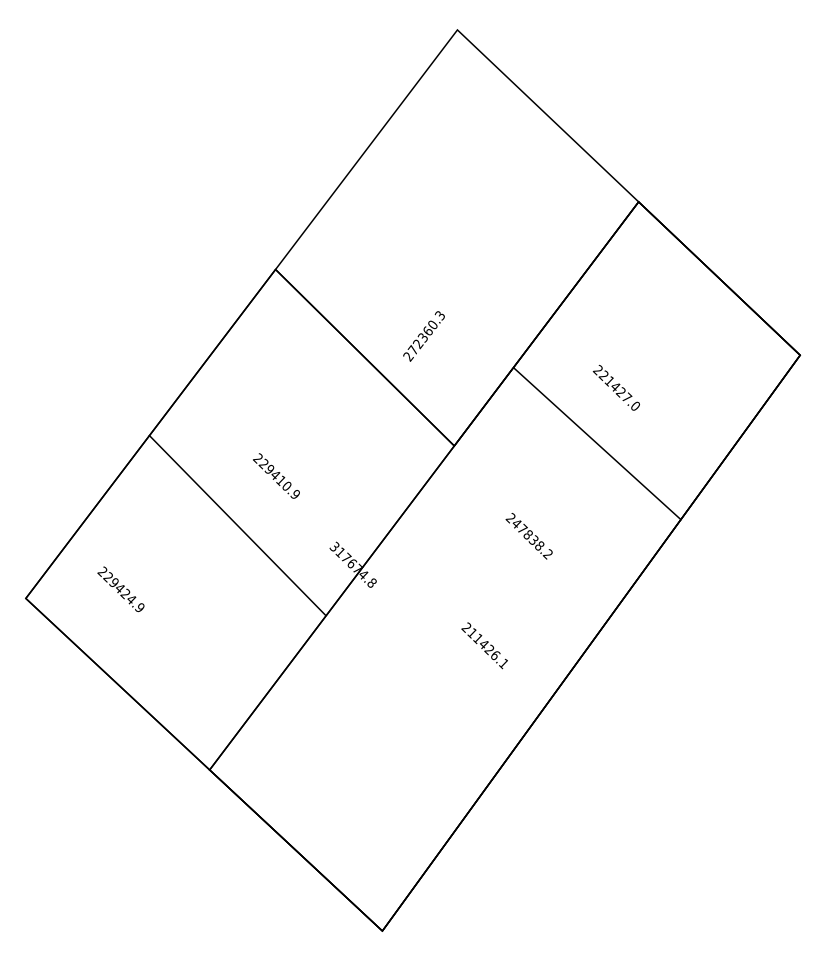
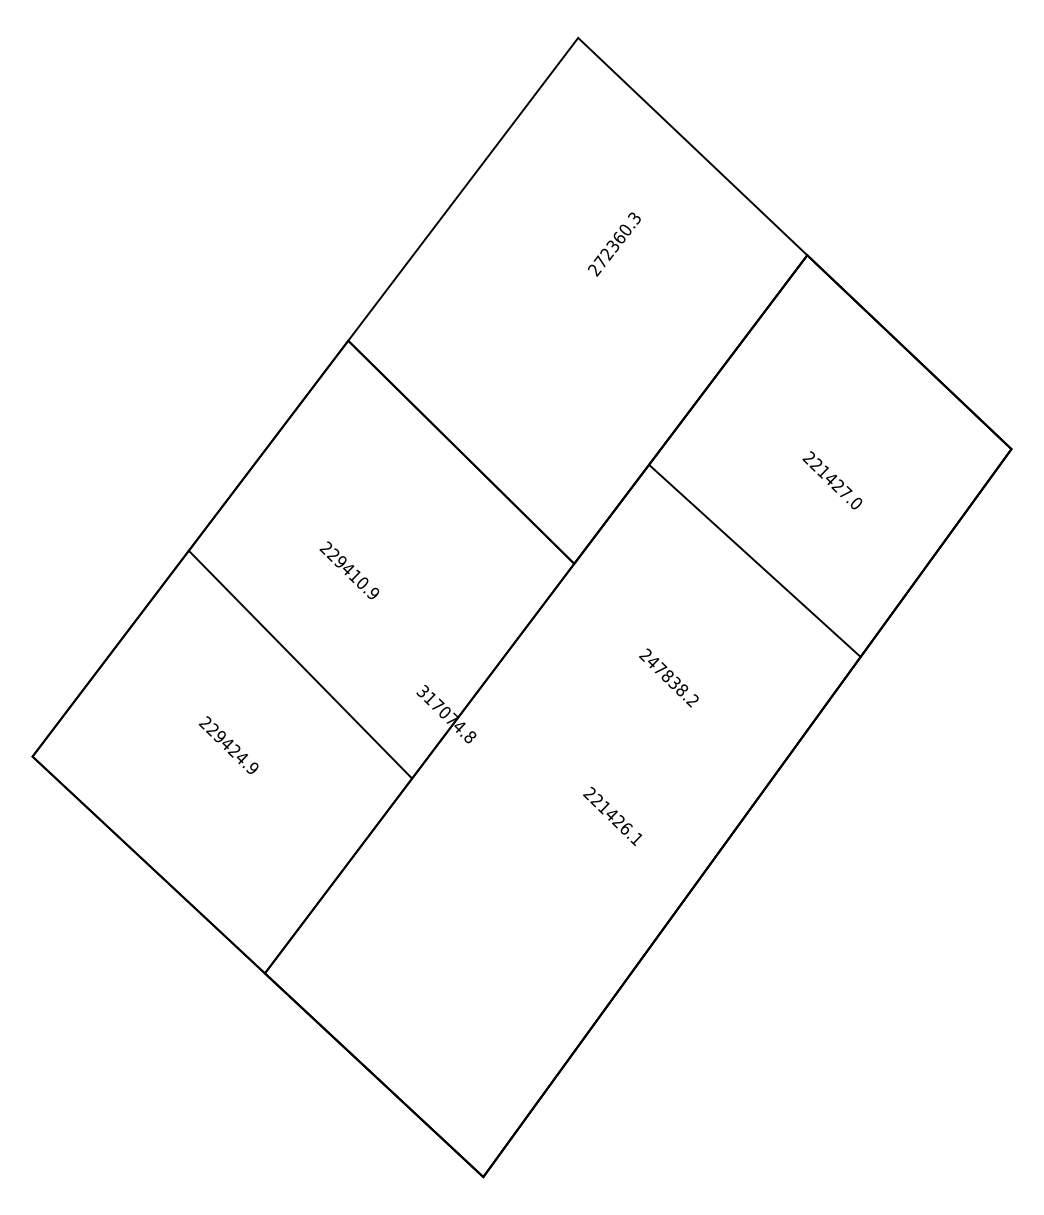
text: (423, 336) -> (613, 244), moved
text: (615, 387) -> (831, 479), moved
text: (276, 475) -> (349, 569), moved
text: (353, 563) -> (446, 712), 317674.8 -> 317074.8
text: (120, 589) -> (228, 745), moved
text: (471, 633) -> (595, 800), 211426.1 -> 221426.1

